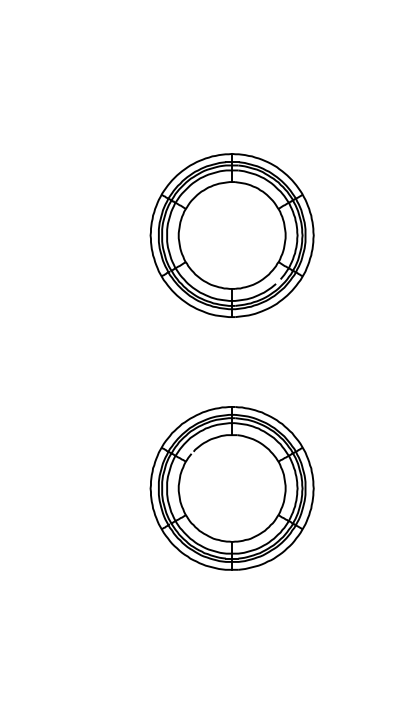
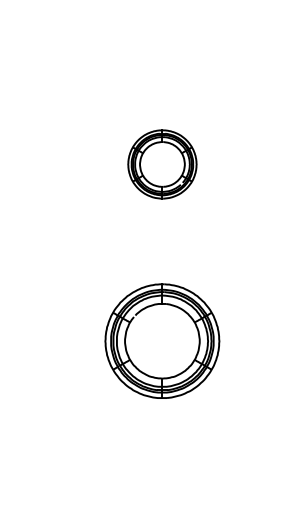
part: (232, 235) -> (162, 164), size x0.6

